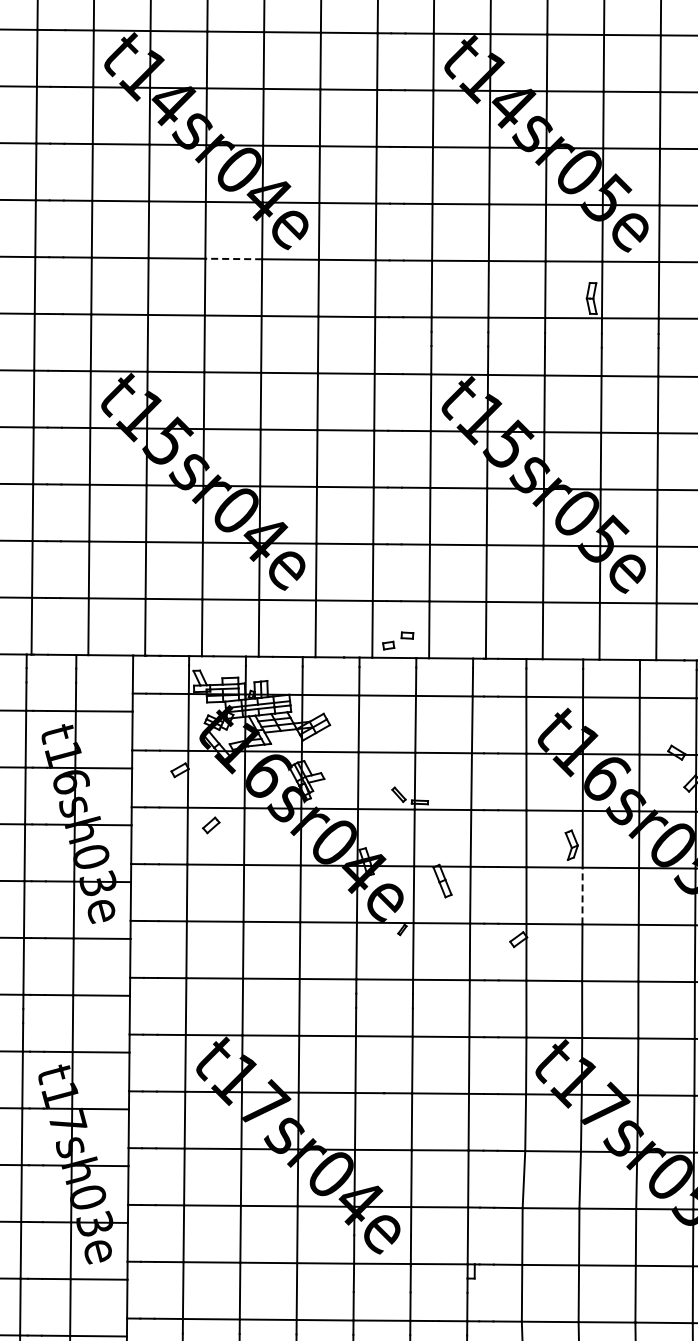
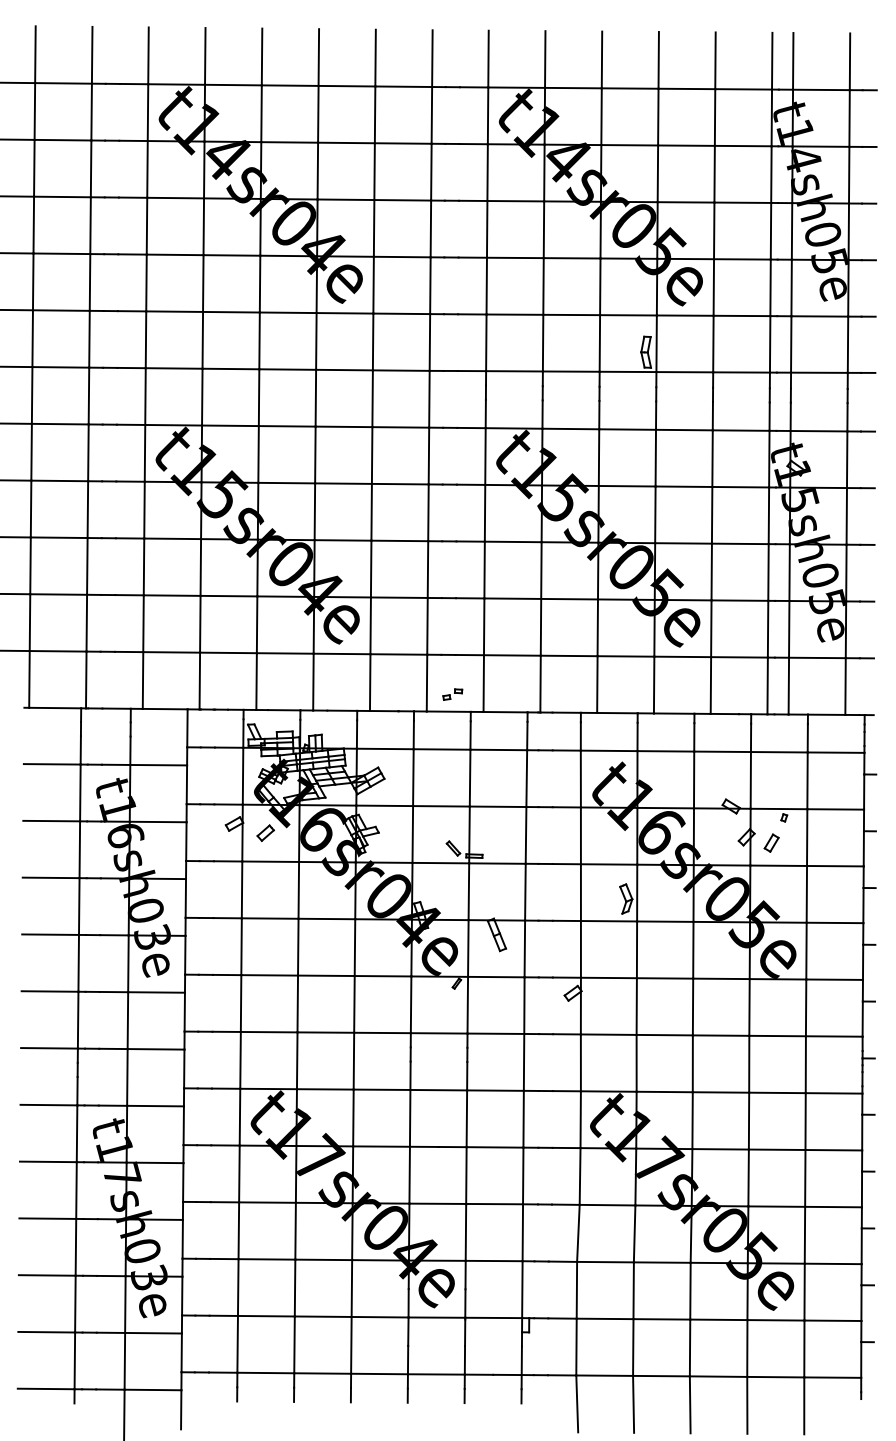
line: (233, 258) -> (287, 312), dashed -> solid
part: (398, 640) -> (452, 694), size x0.62
part: (211, 824) -> (265, 832), moved
line: (583, 895) -> (637, 949), dashed -> solid

